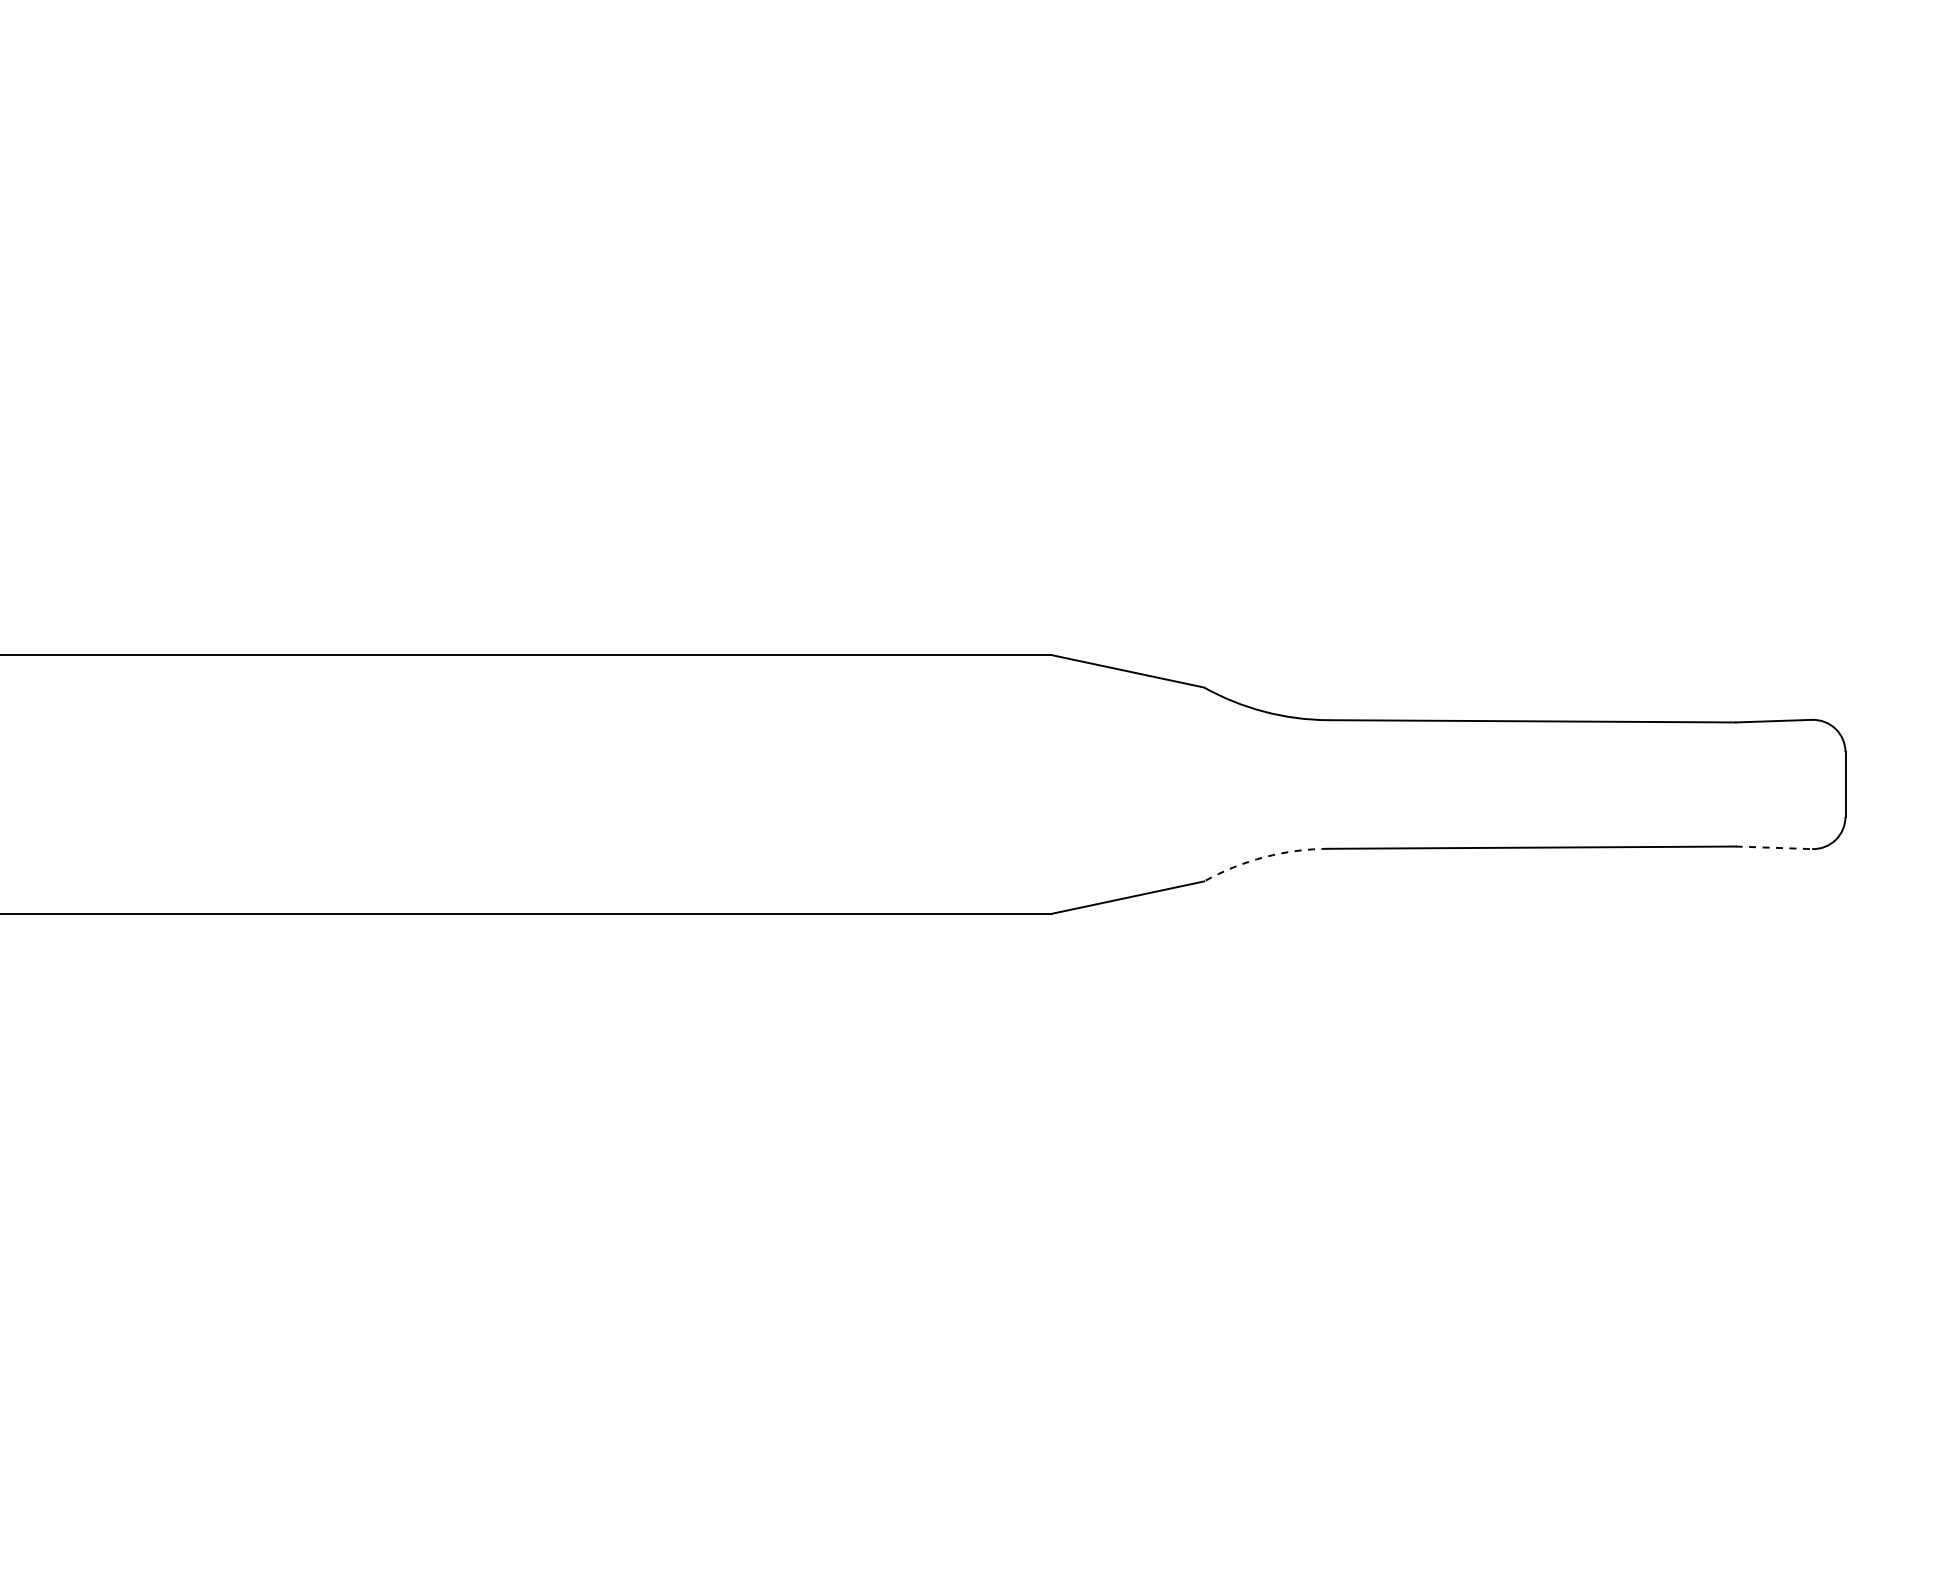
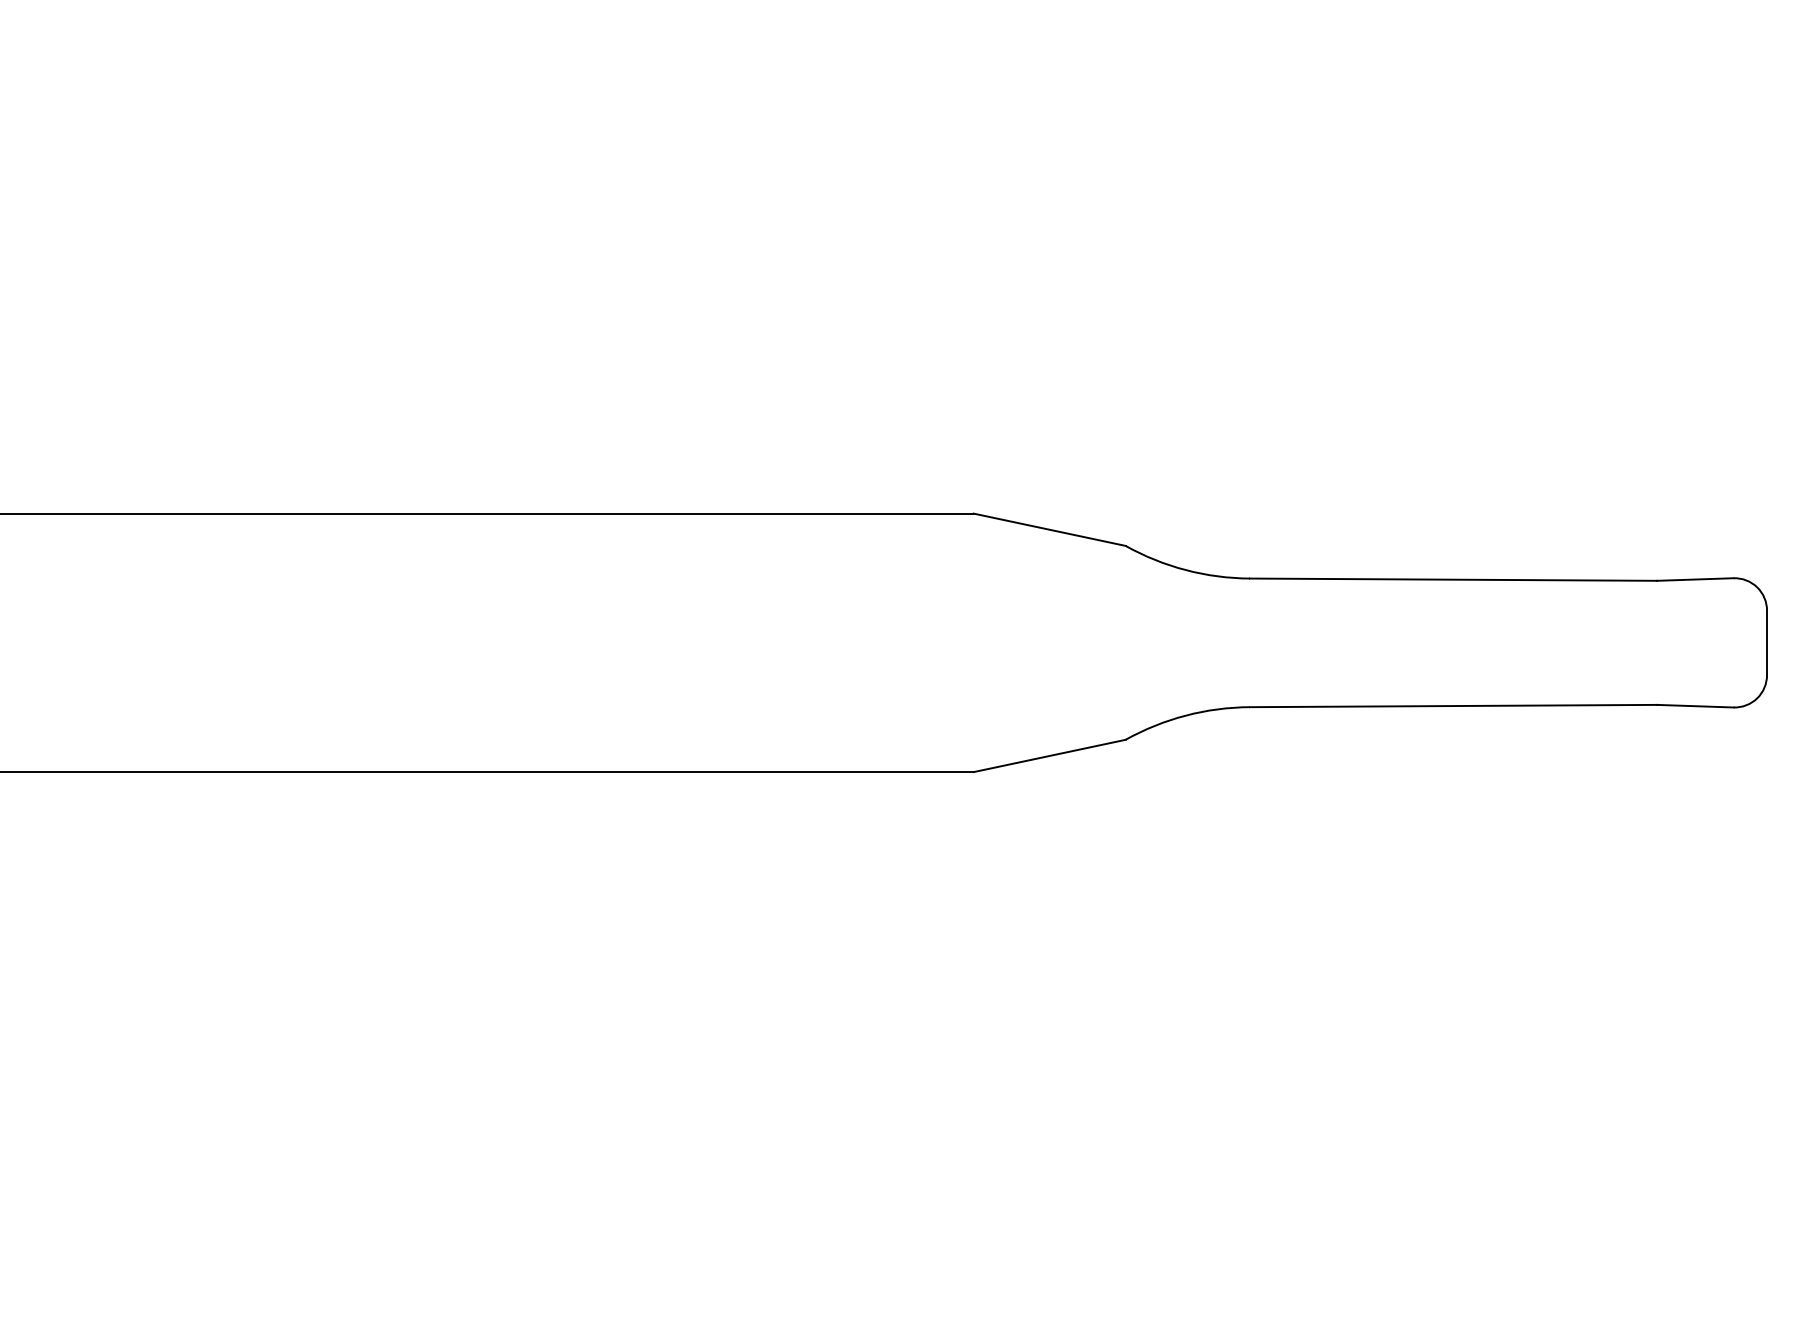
line: (1774, 847) -> (1696, 705), dashed -> solid
arc: (1264, 857) -> (1186, 715), dashed -> solid

